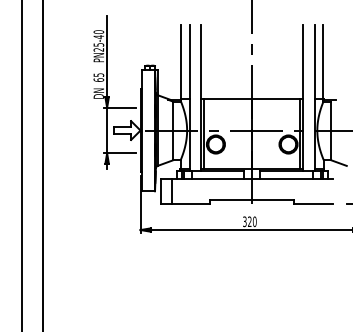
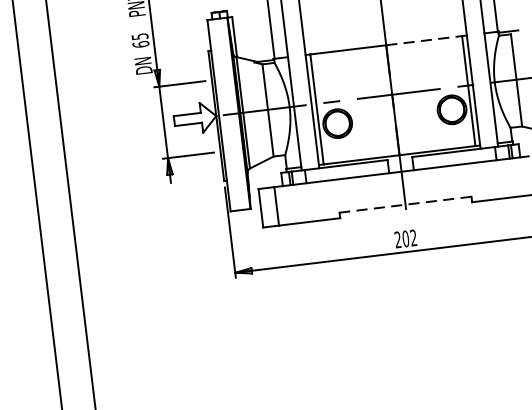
line: (276, 99) -> (424, 41), solid -> dashed
line: (252, 200) -> (405, 204), solid -> dashed
text: (249, 221) -> (405, 238), 320 -> 202

